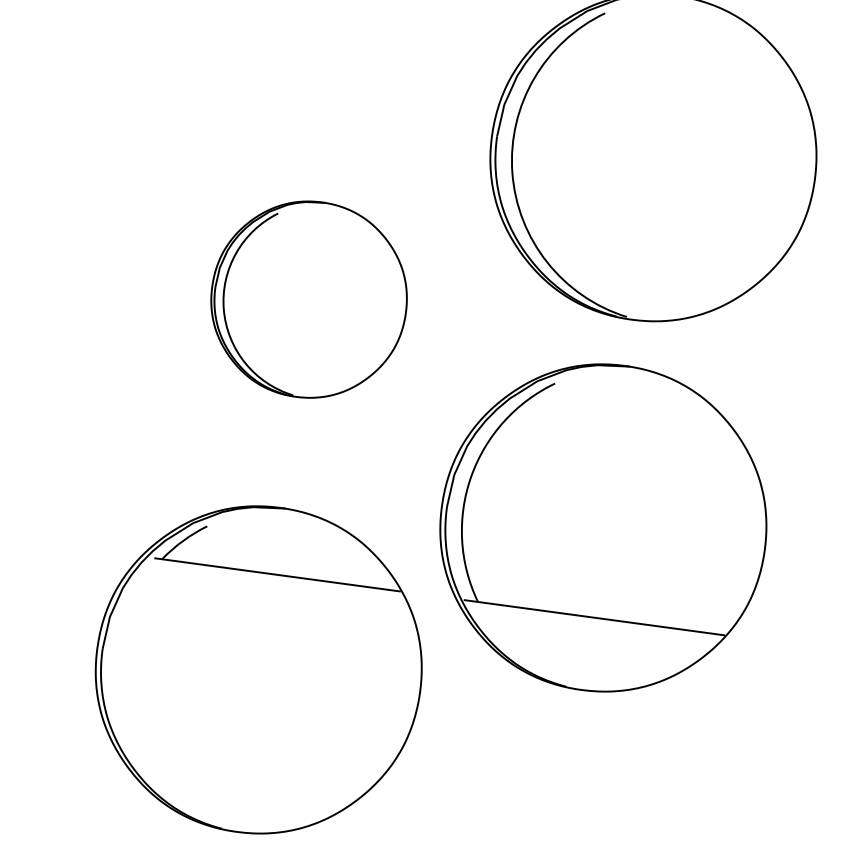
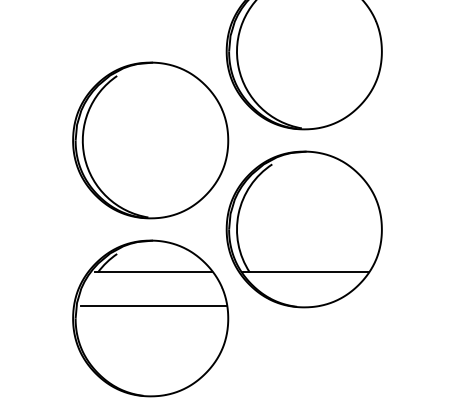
part: (308, 299) -> (150, 140), size x1.67
line: (268, 643) -> (153, 305), added

